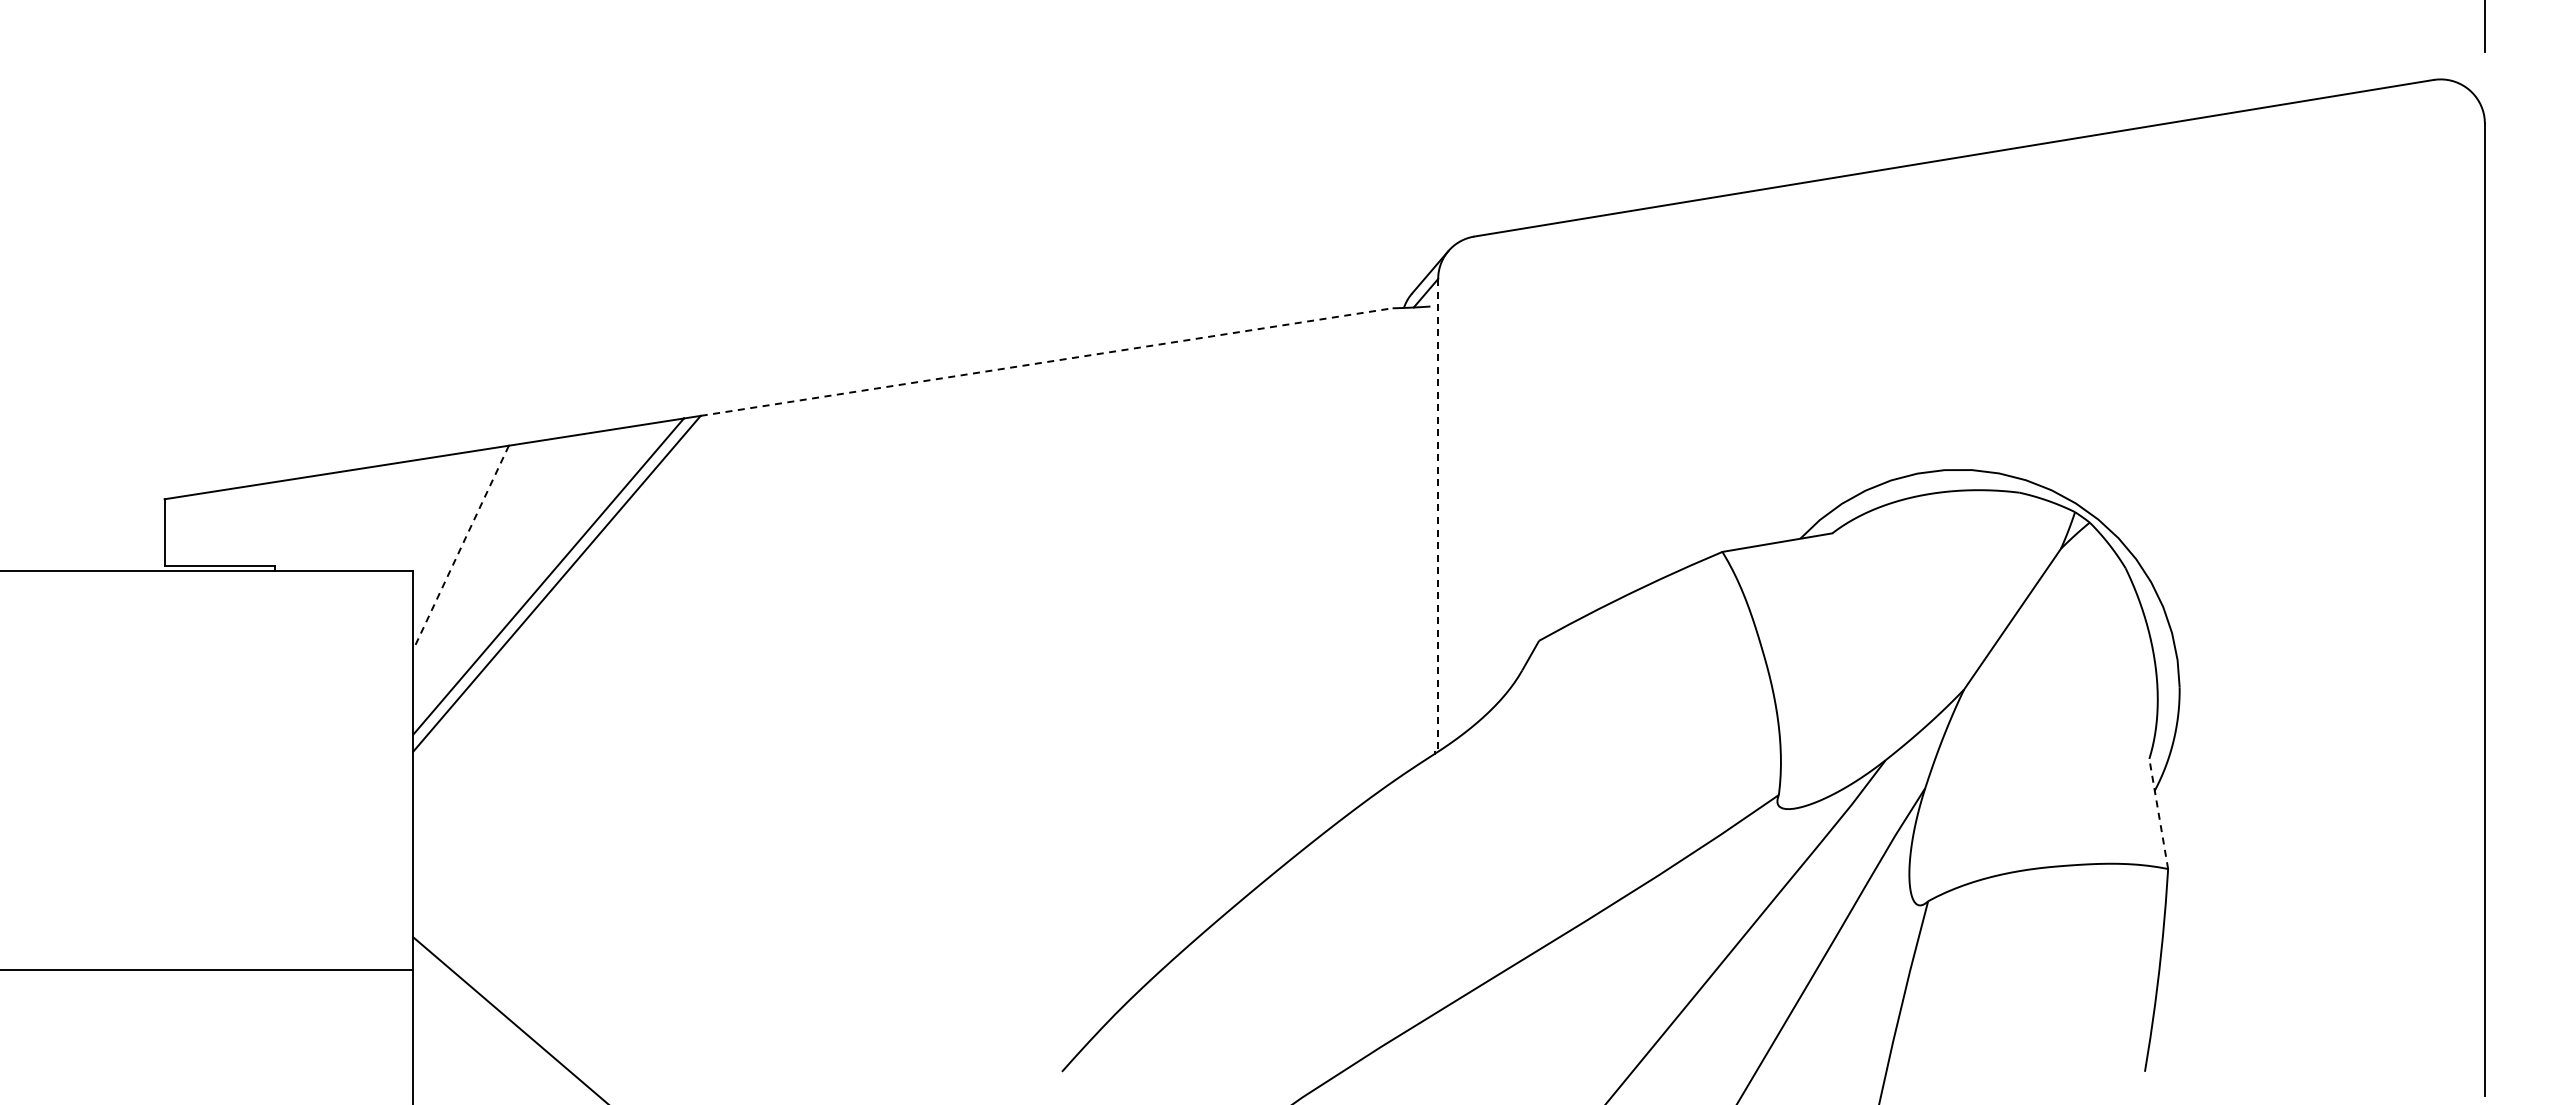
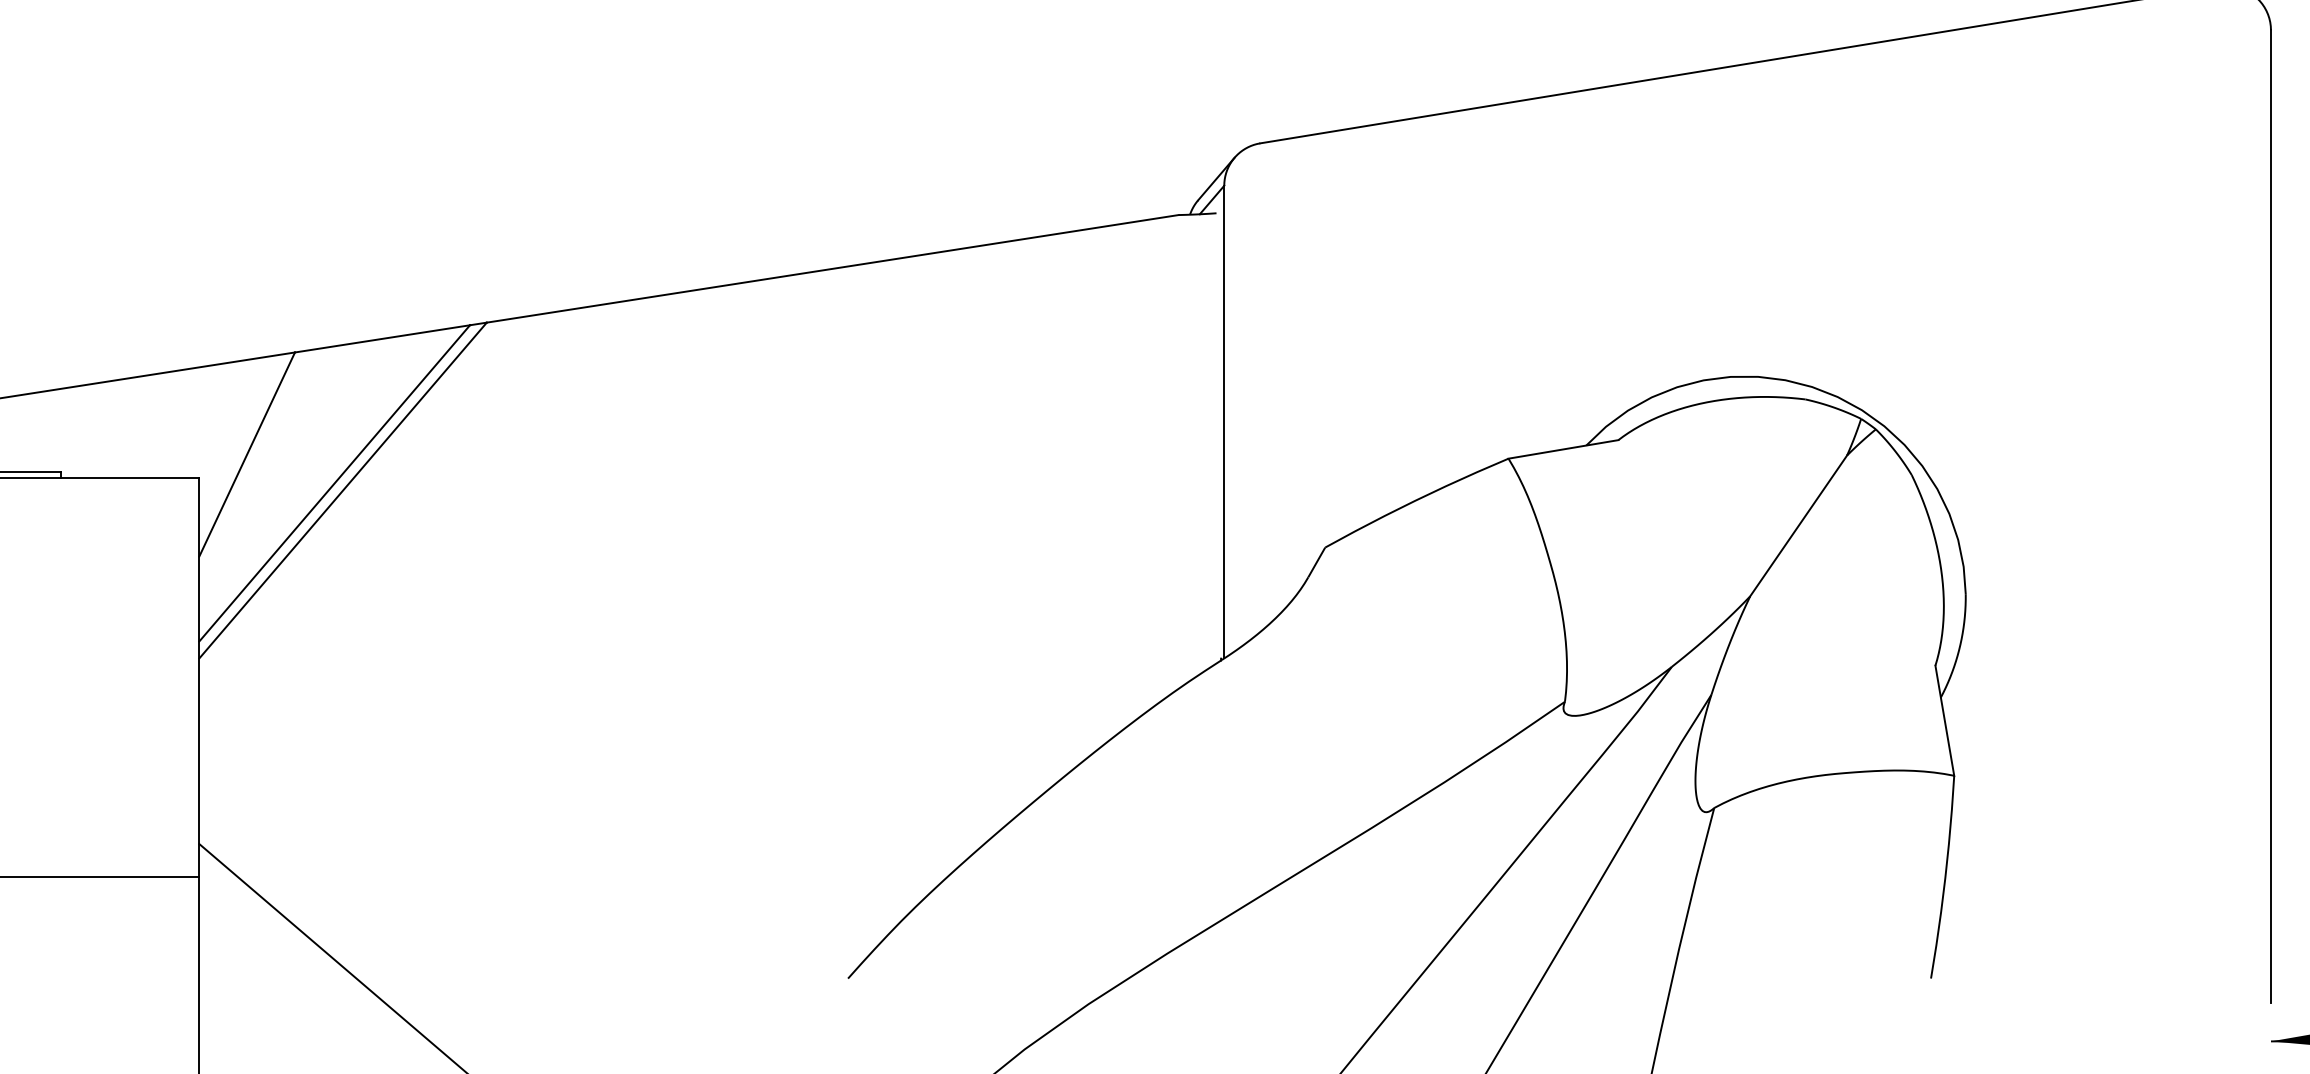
line: (1047, 362) -> (833, 269), dashed -> solid
line: (1438, 515) -> (1224, 422), dashed -> solid
line: (461, 547) -> (247, 454), dashed -> solid
line: (2158, 814) -> (1944, 721), dashed -> solid

